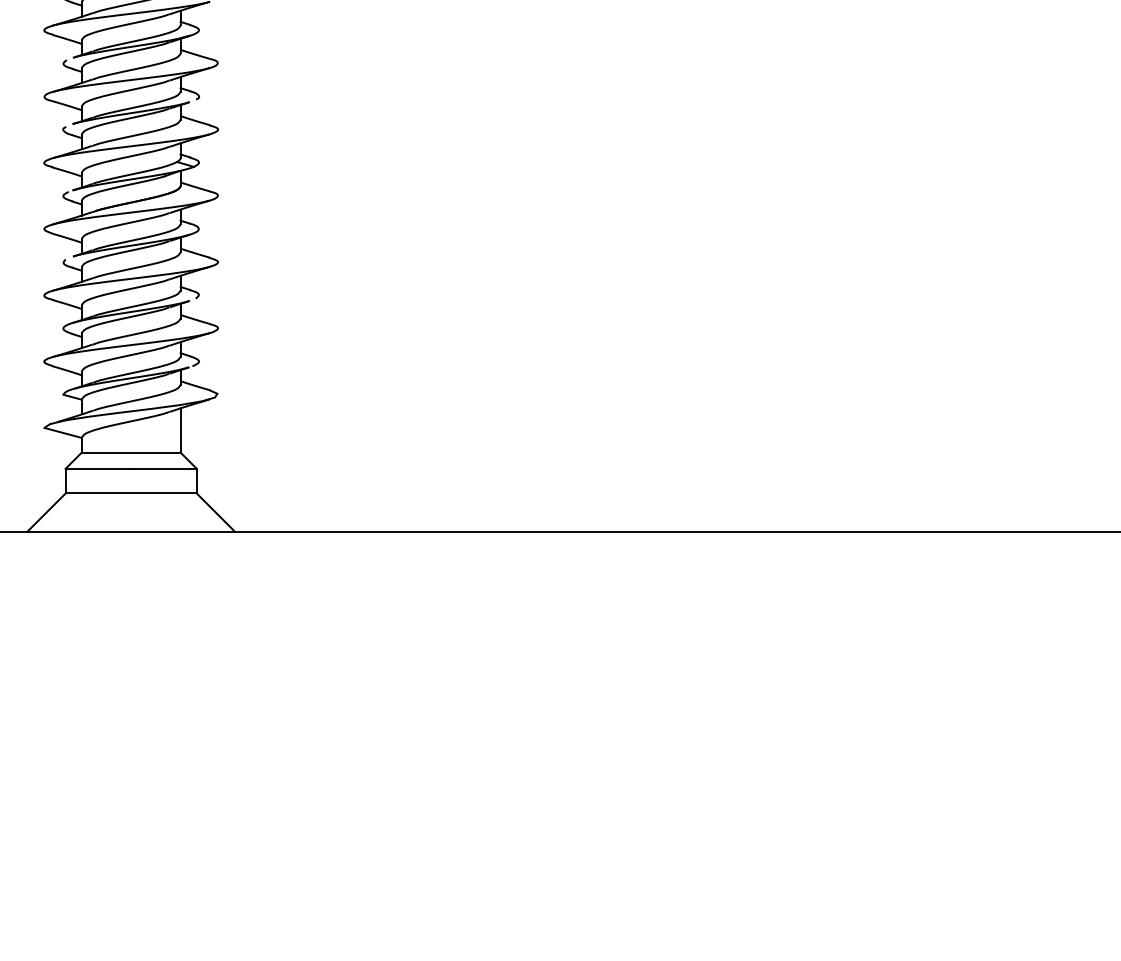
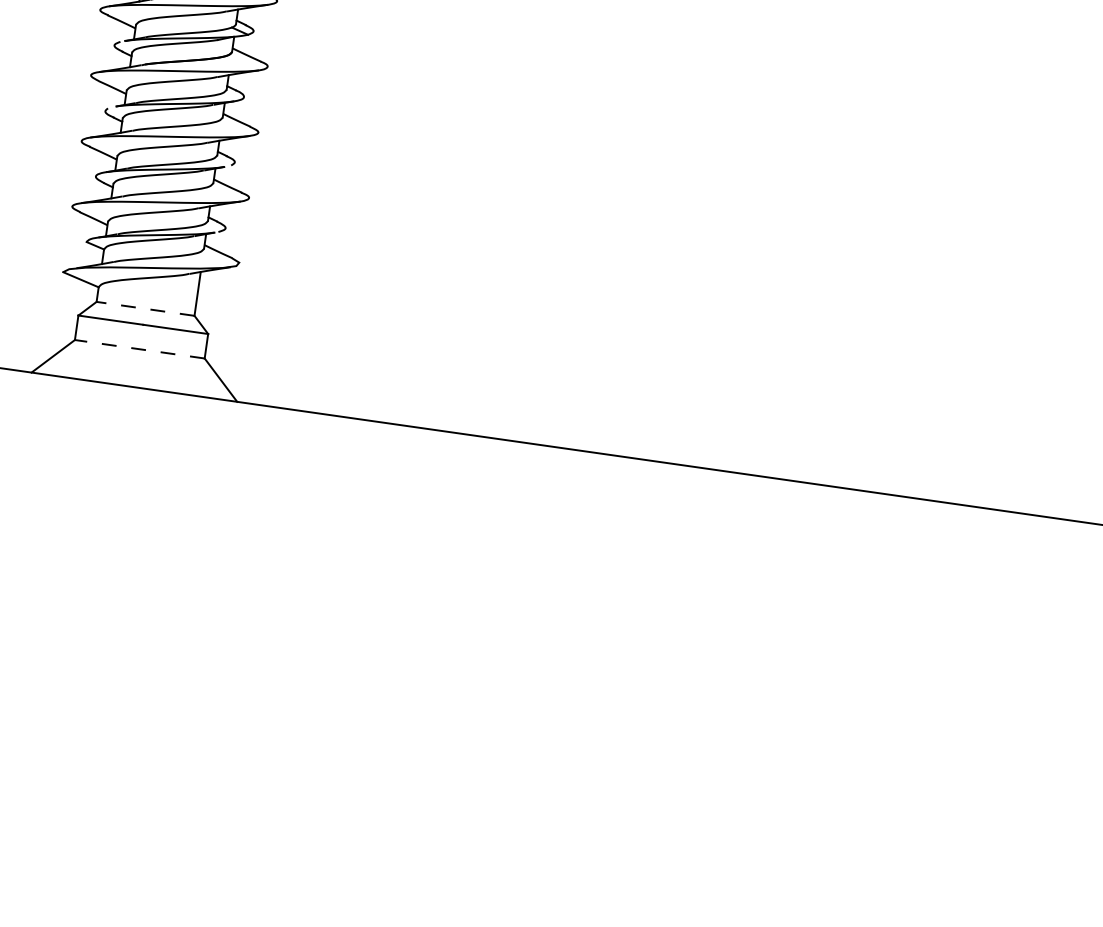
line: (130, 452) -> (144, 308), solid -> dashed
line: (131, 493) -> (140, 349), solid -> dashed

